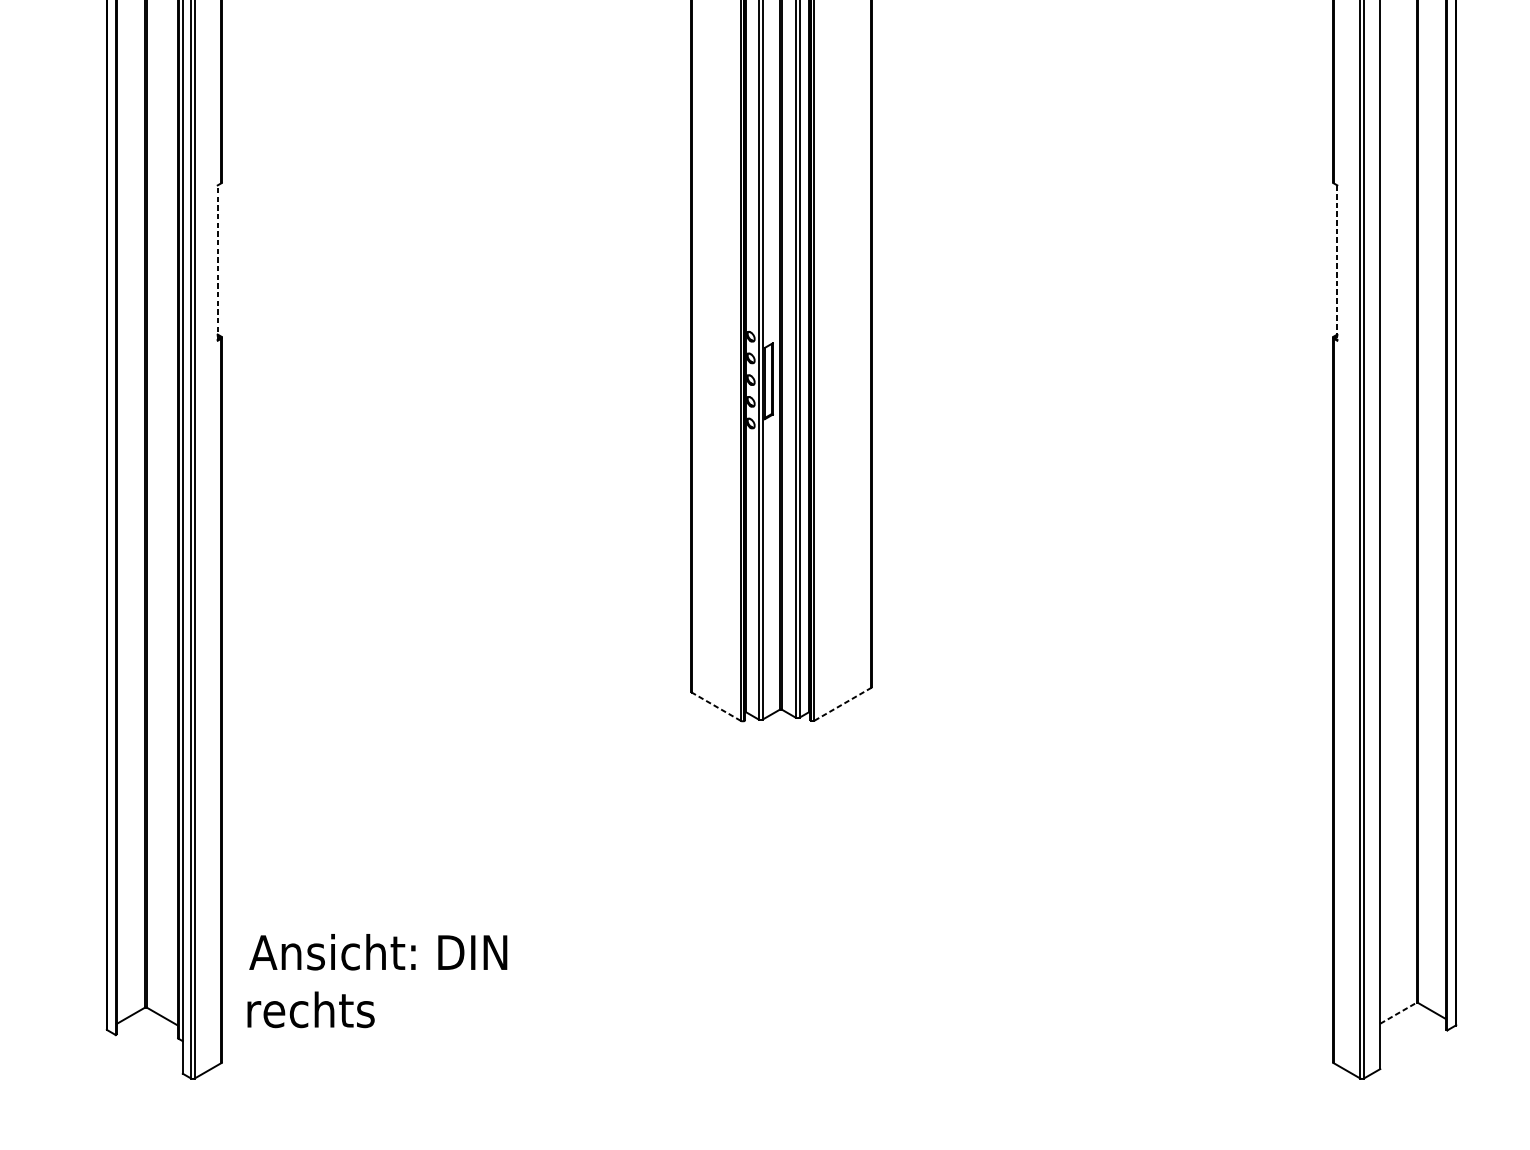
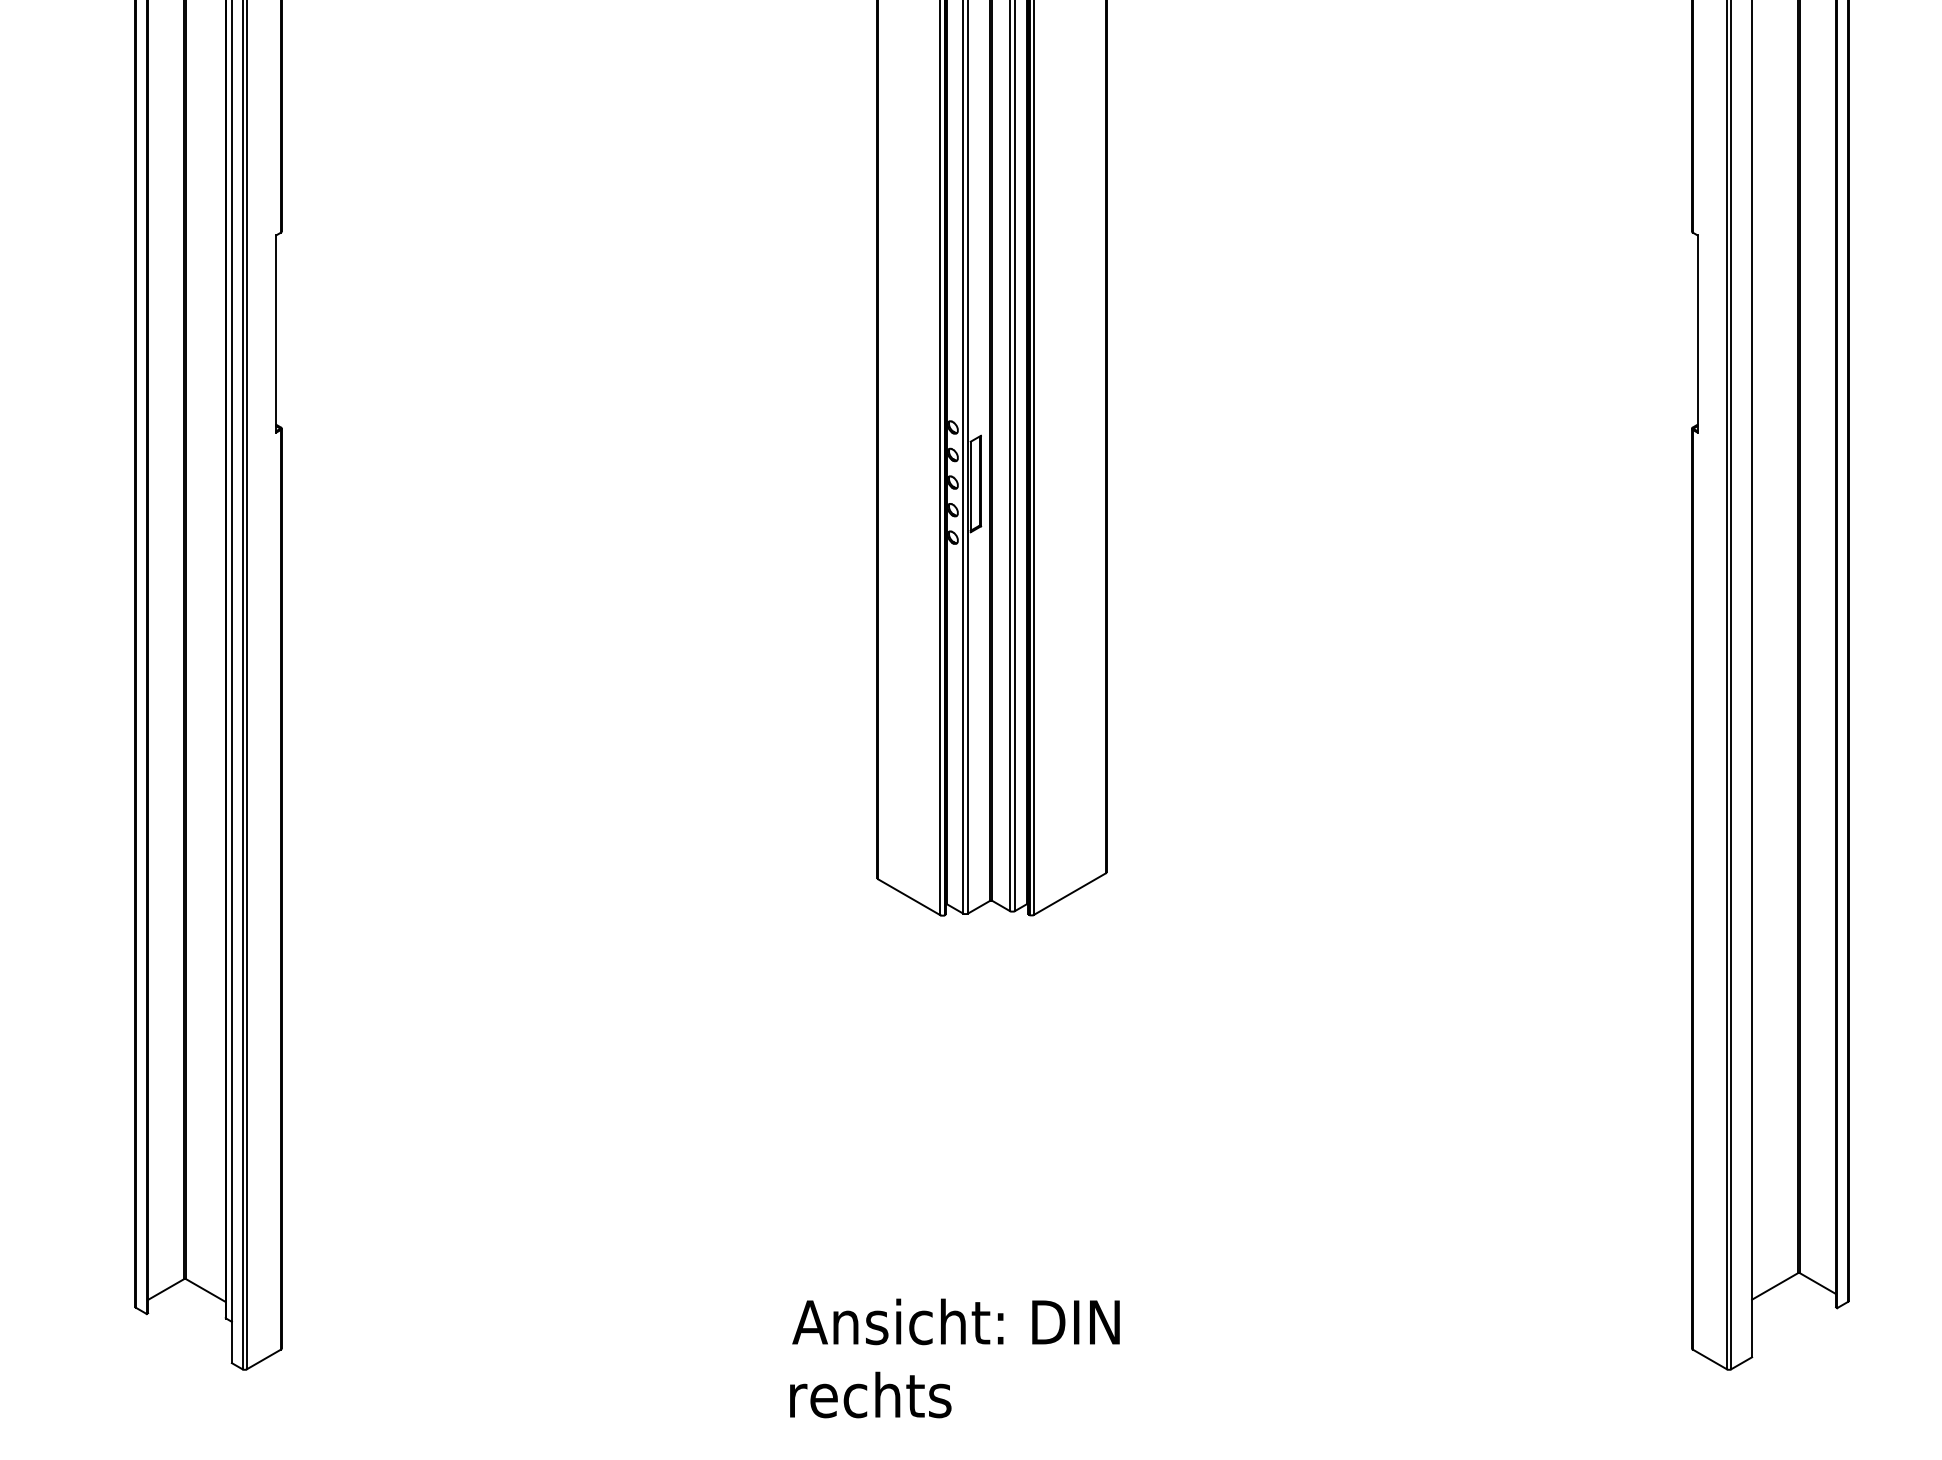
line: (217, 263) -> (276, 334), dashed -> solid
line: (1337, 263) -> (1697, 334), dashed -> solid
line: (842, 704) -> (1069, 894), dashed -> solid
line: (716, 706) -> (909, 897), dashed -> solid
text: (377, 981) -> (954, 1358), moved
line: (1398, 1013) -> (1775, 1286), dashed -> solid

